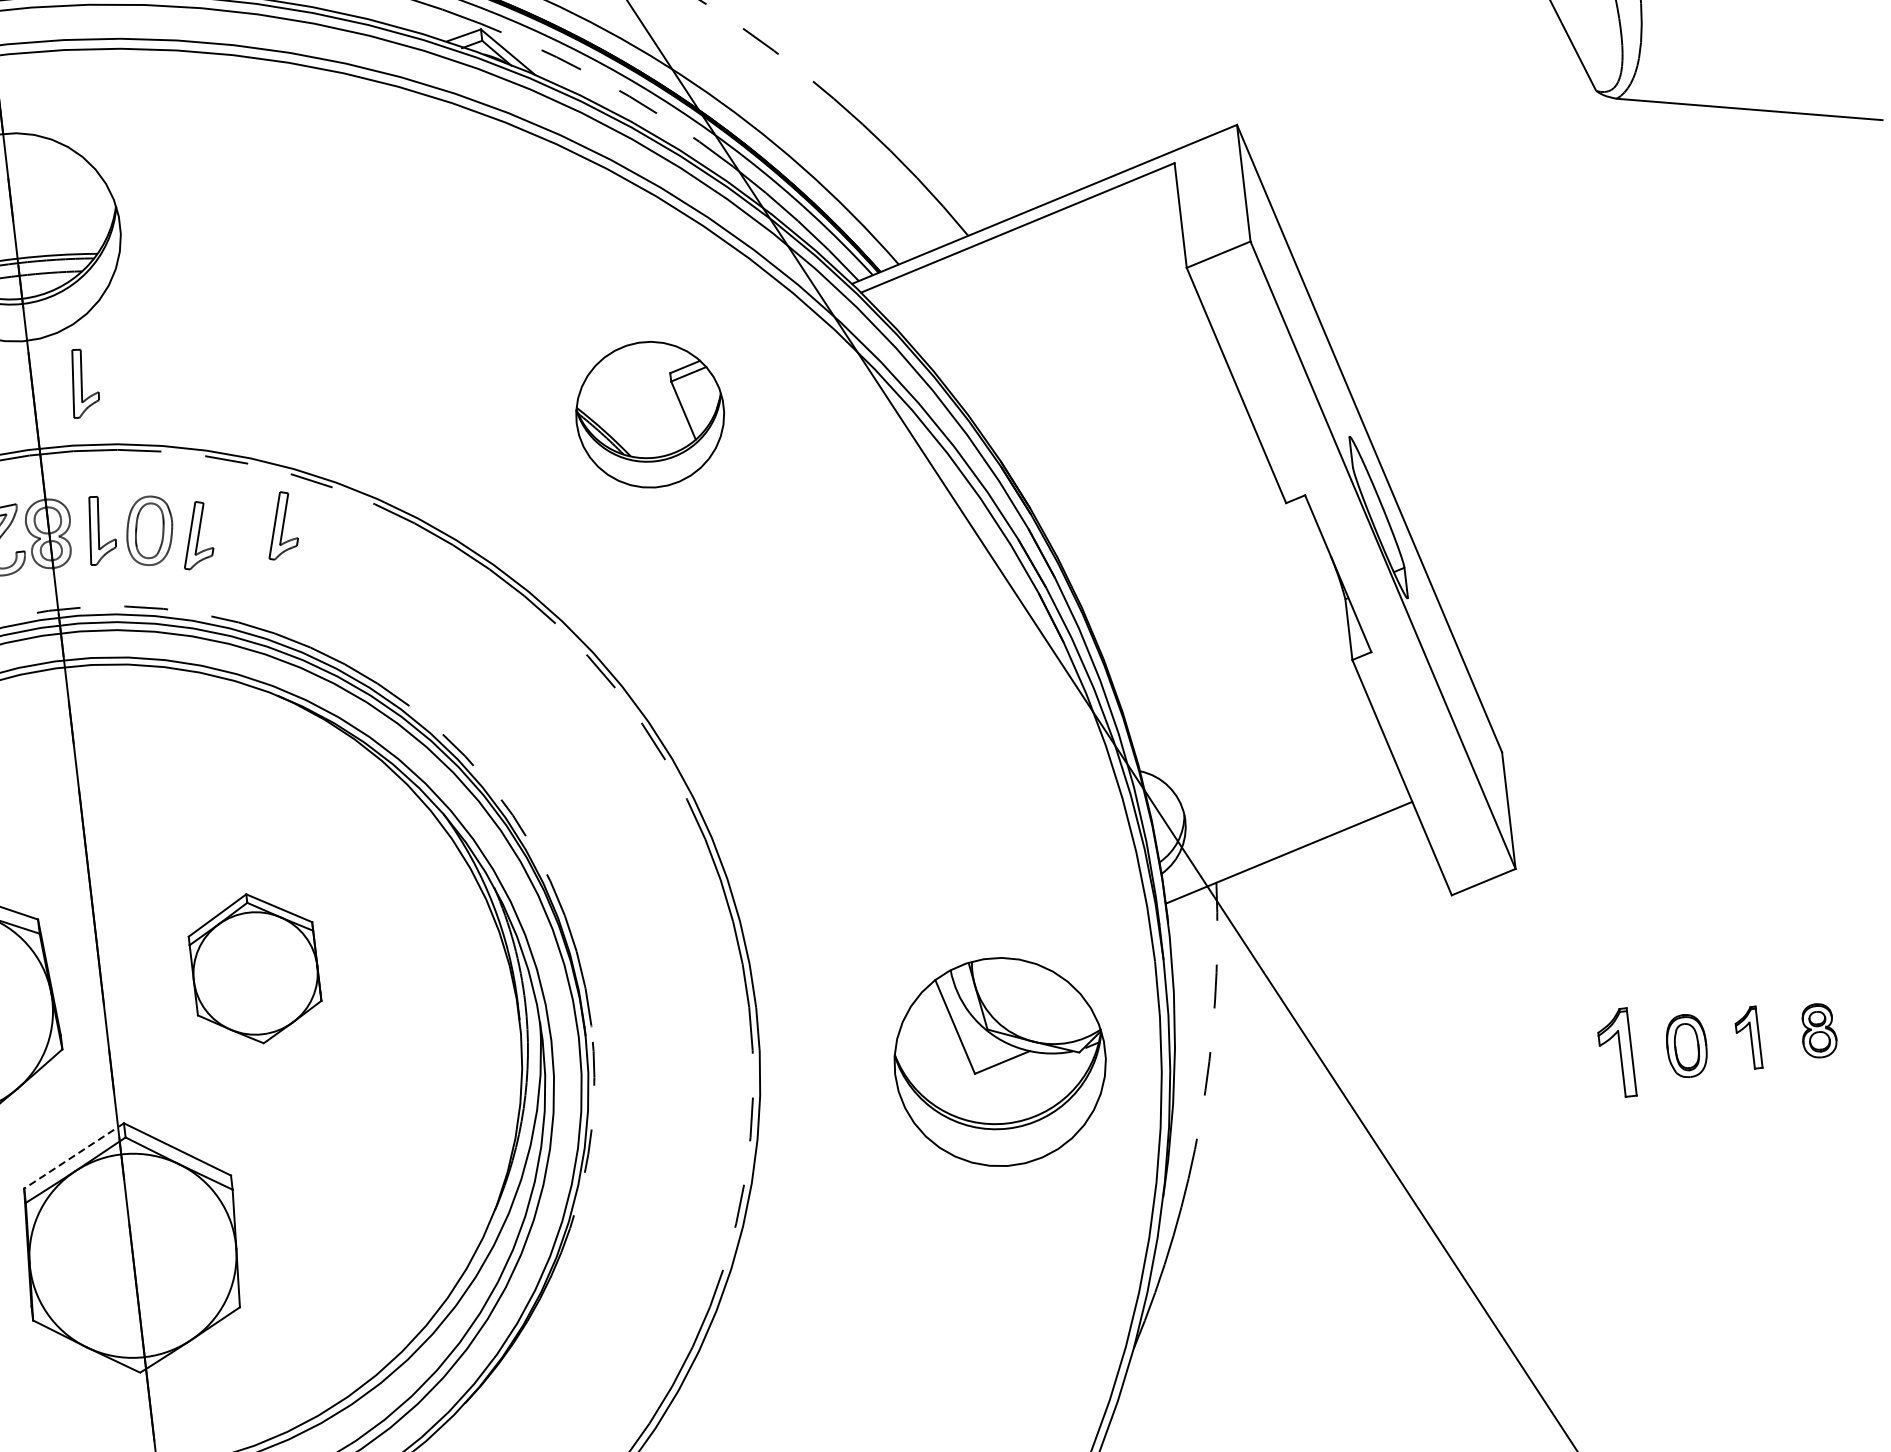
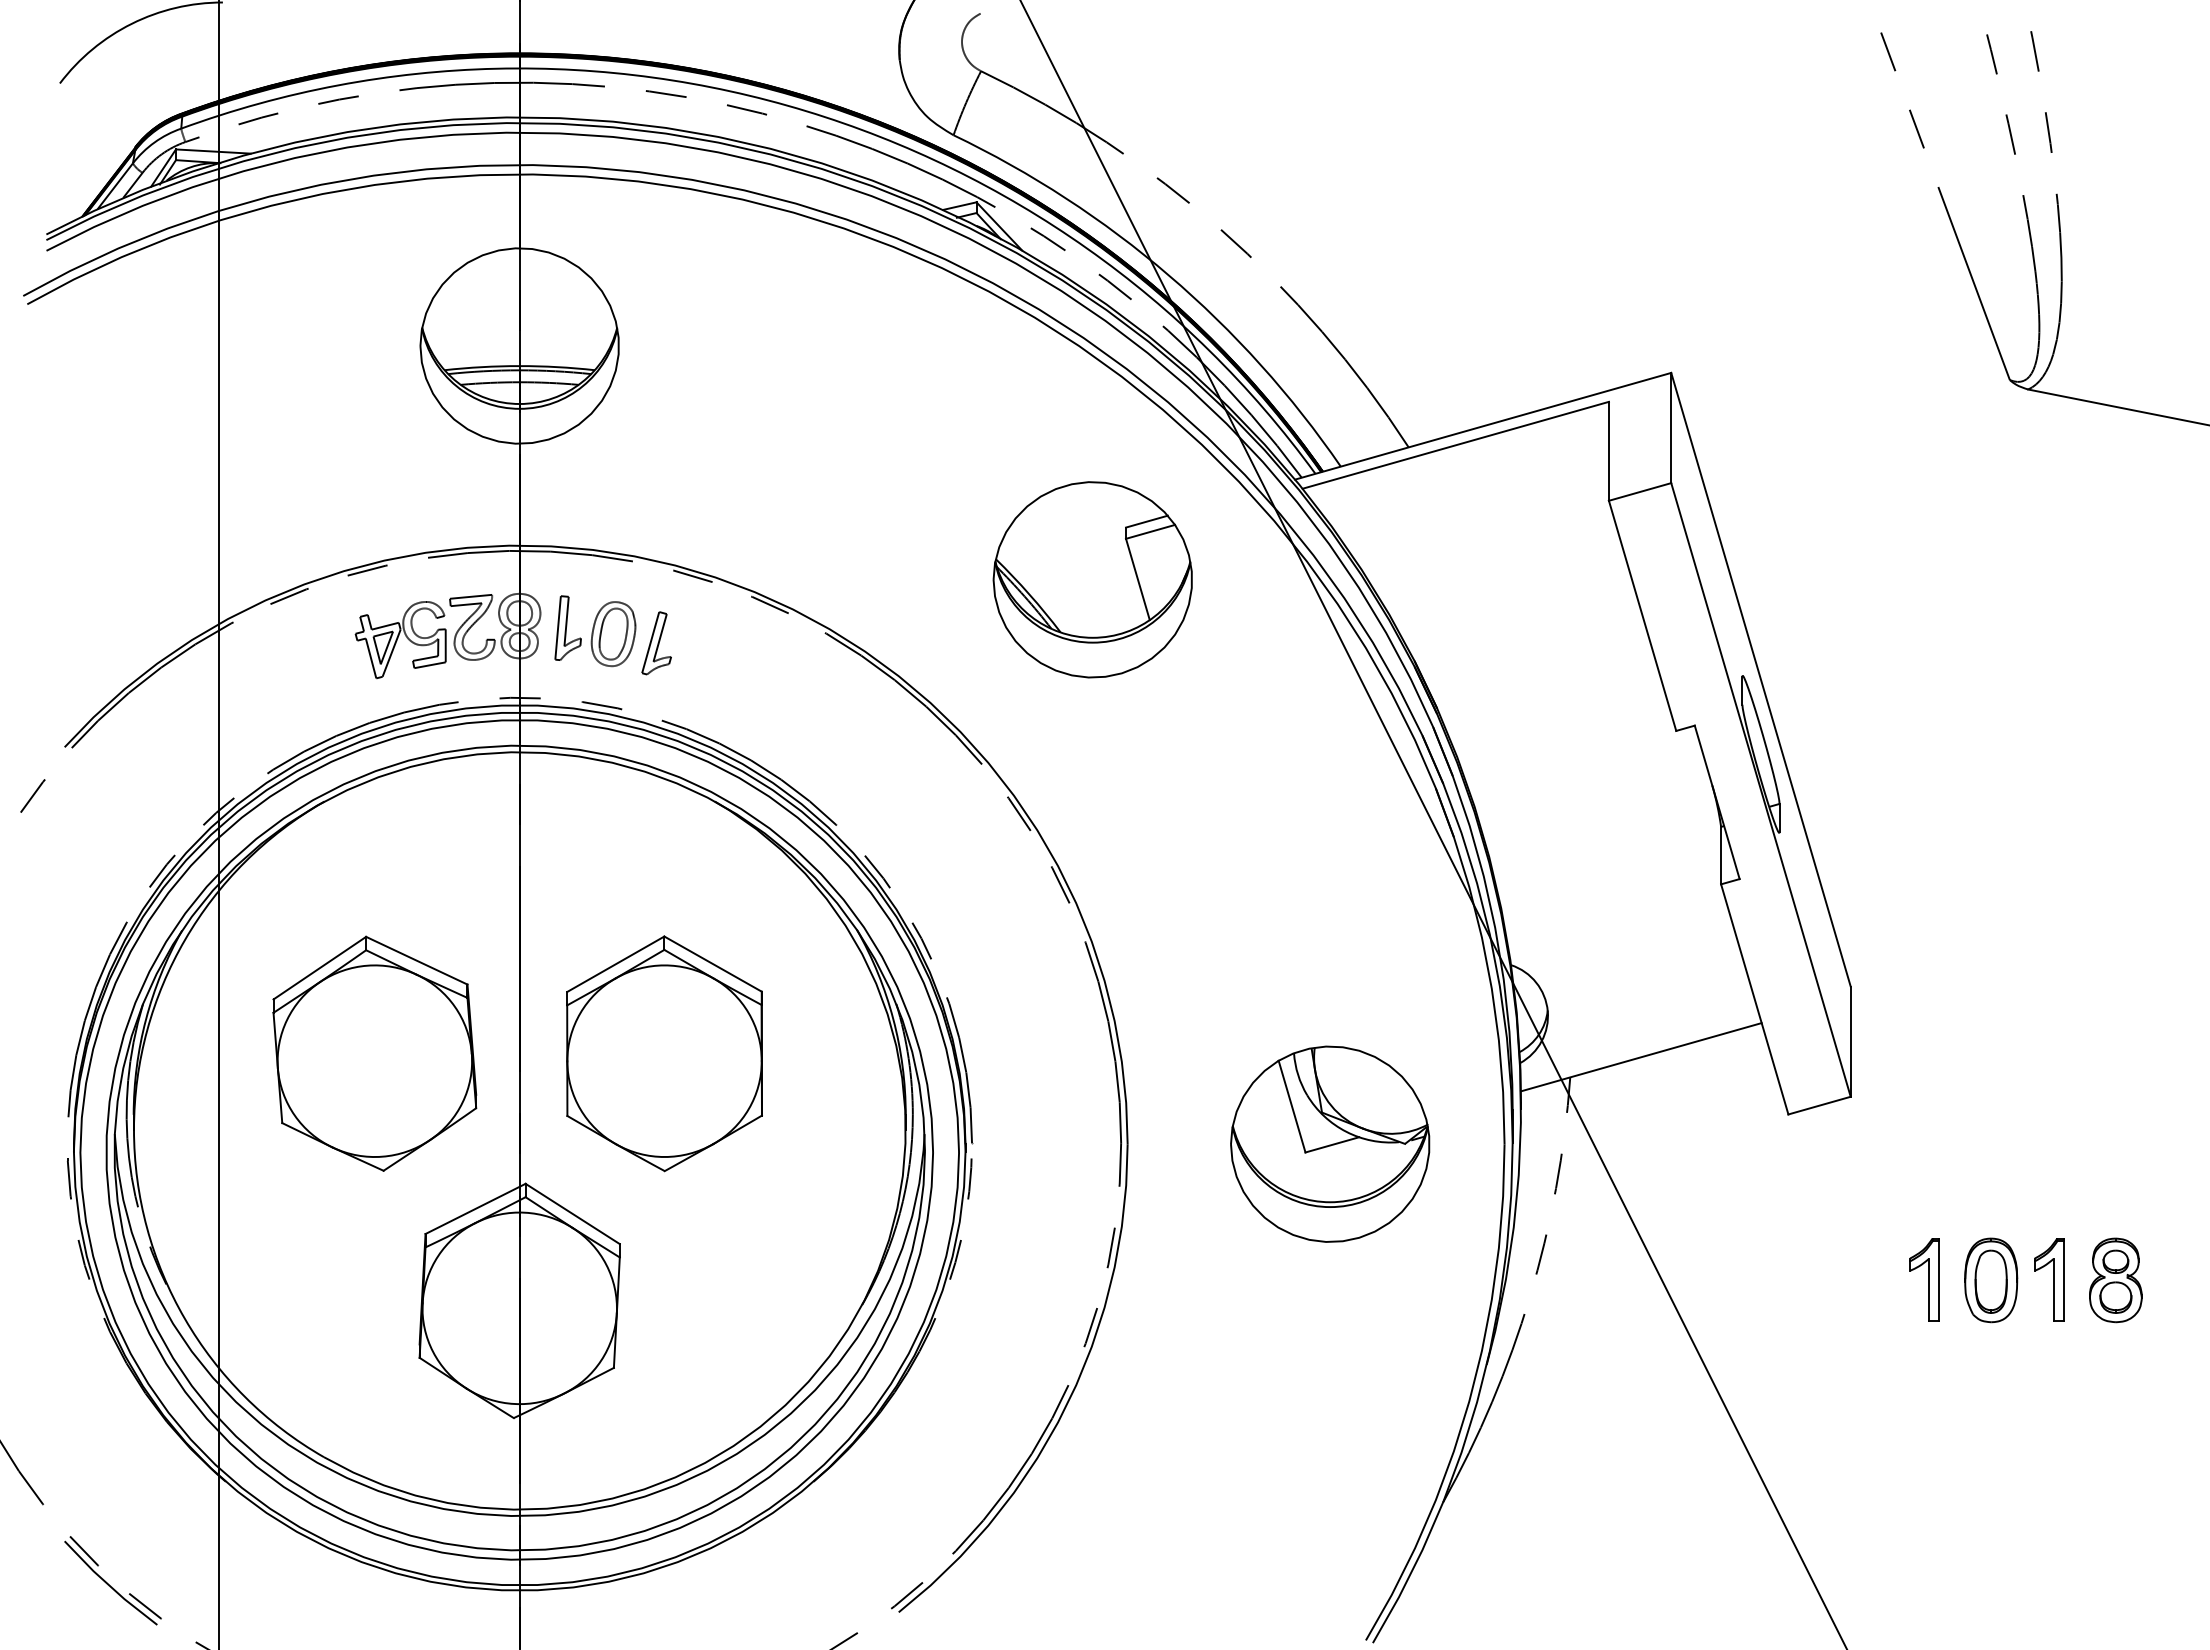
part: (83, 382) -> (567, 488), removed
part: (649, 414) -> (1092, 579), size x1.43
part: (280, 525) -> (736, 643), removed
part: (254, 968) -> (664, 1053), size x1.67
part: (1818, 1030) -> (2115, 1280), size x1.67
part: (1748, 1037) -> (2049, 1279), size x1.43
part: (1687, 1046) -> (1991, 1280), size x1.43
part: (1000, 1061) -> (1330, 1143), moved
line: (73, 1155) -> (475, 1208), dashed -> solid

